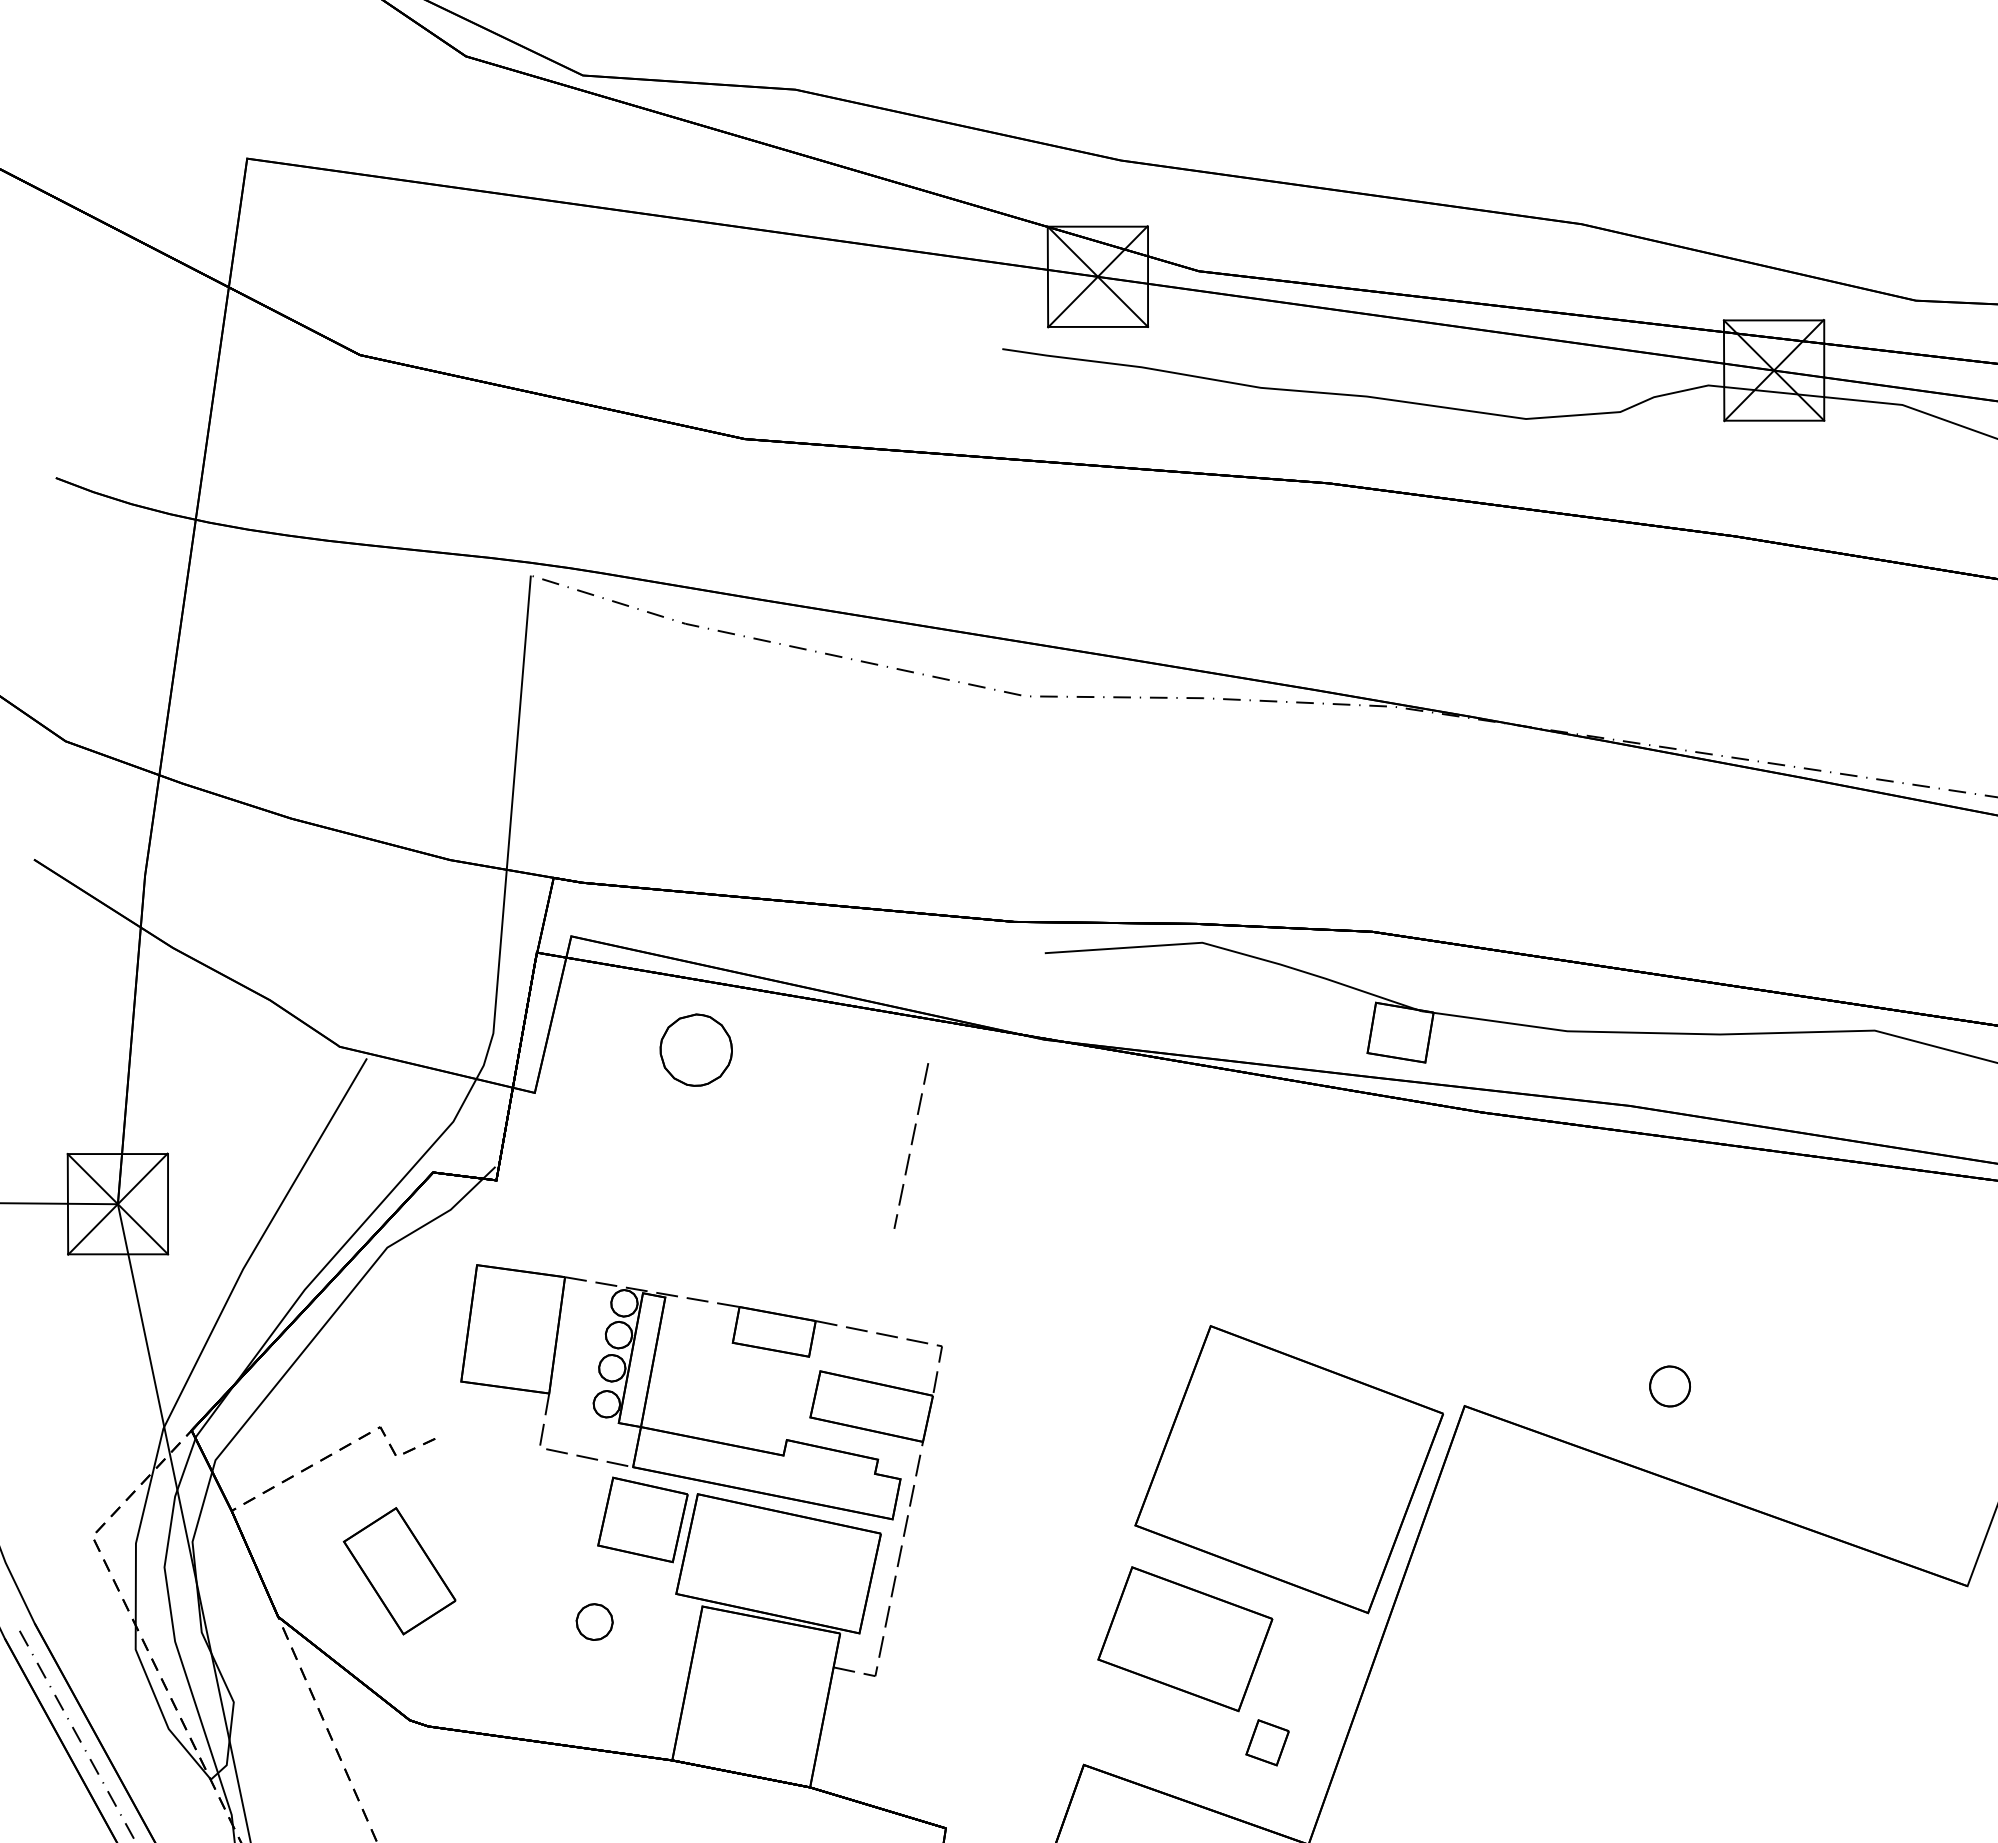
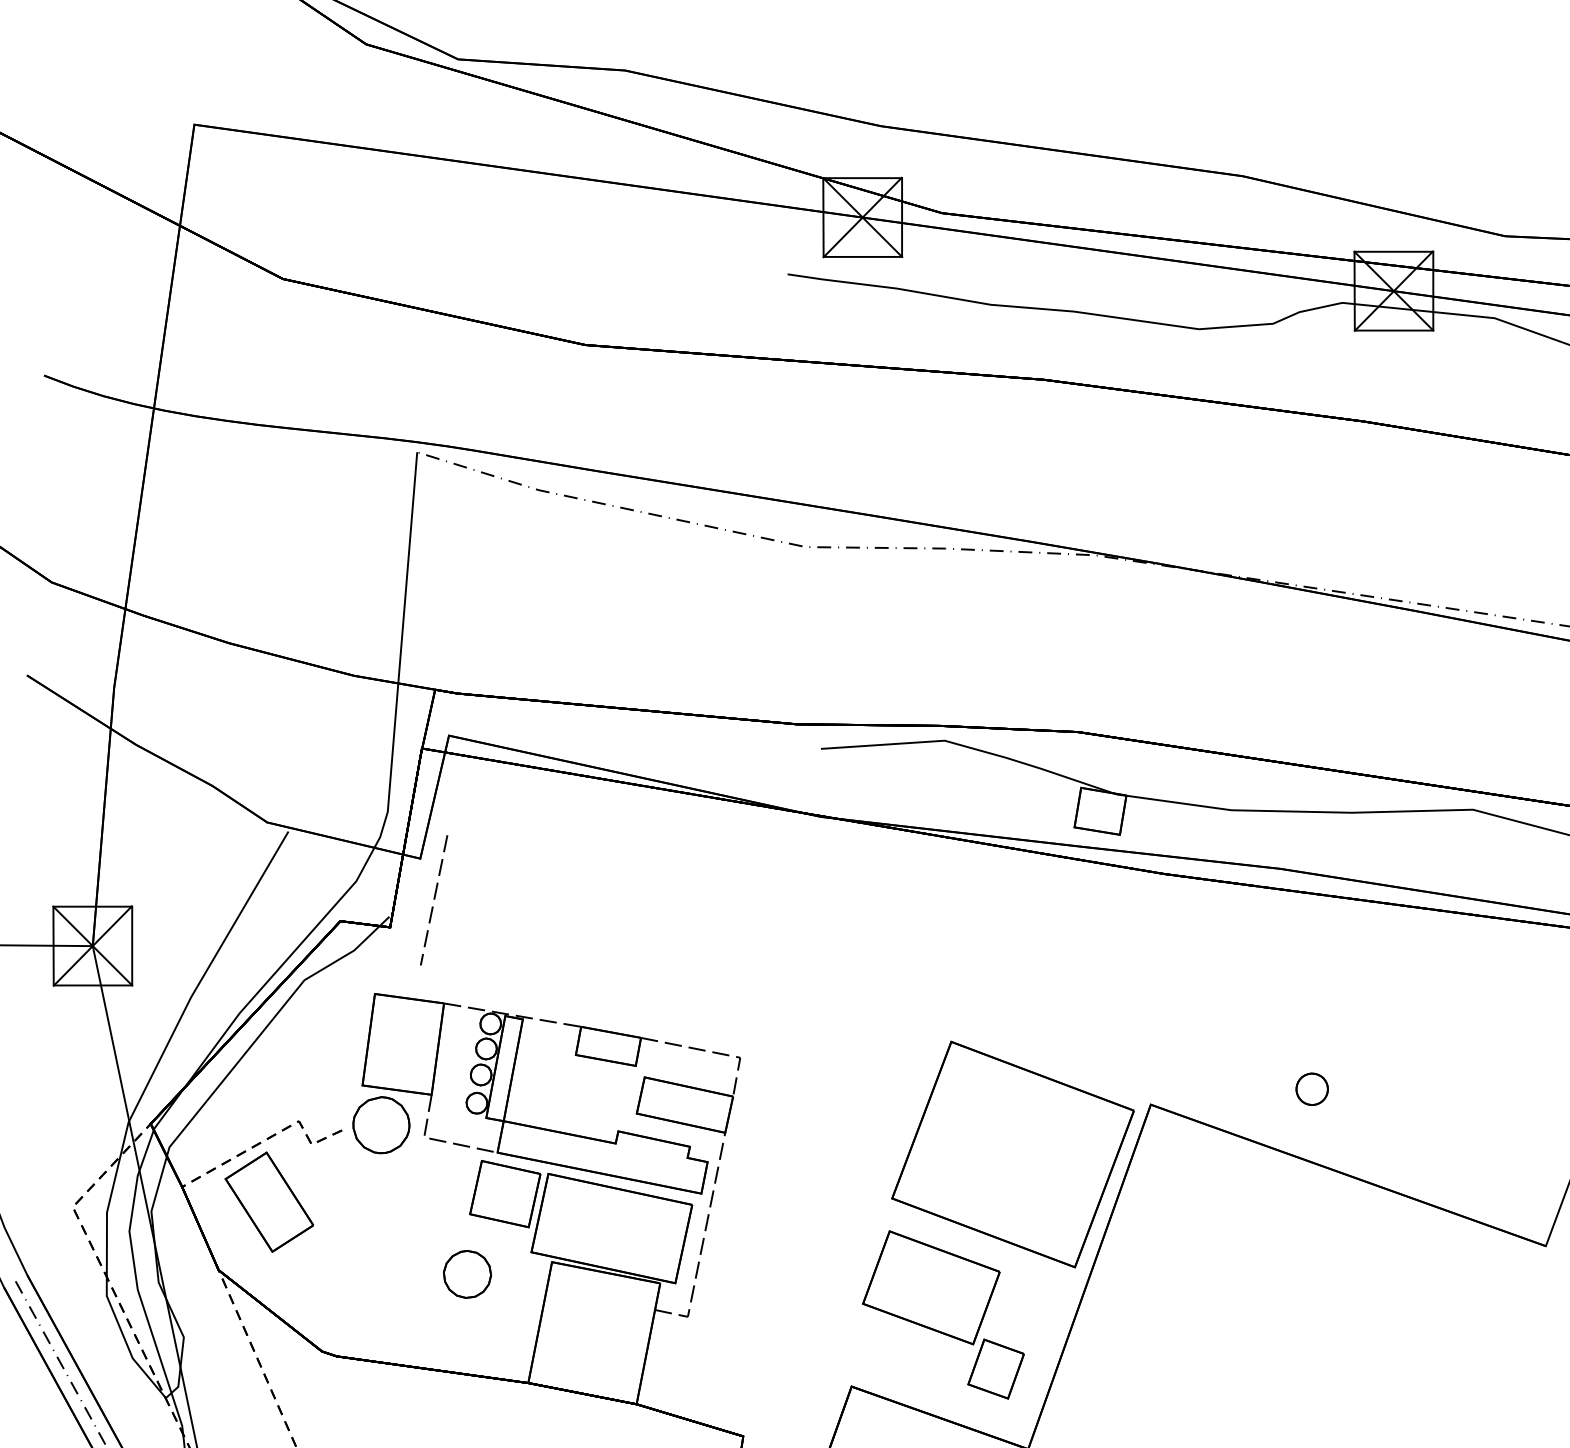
part: (695, 1049) -> (380, 1124), moved
line: (911, 1145) -> (434, 899), moved
part: (399, 1571) -> (269, 1202), moved
part: (594, 1621) -> (467, 1273), size x1.67
part: (1267, 1742) -> (995, 1368), size x1.67

